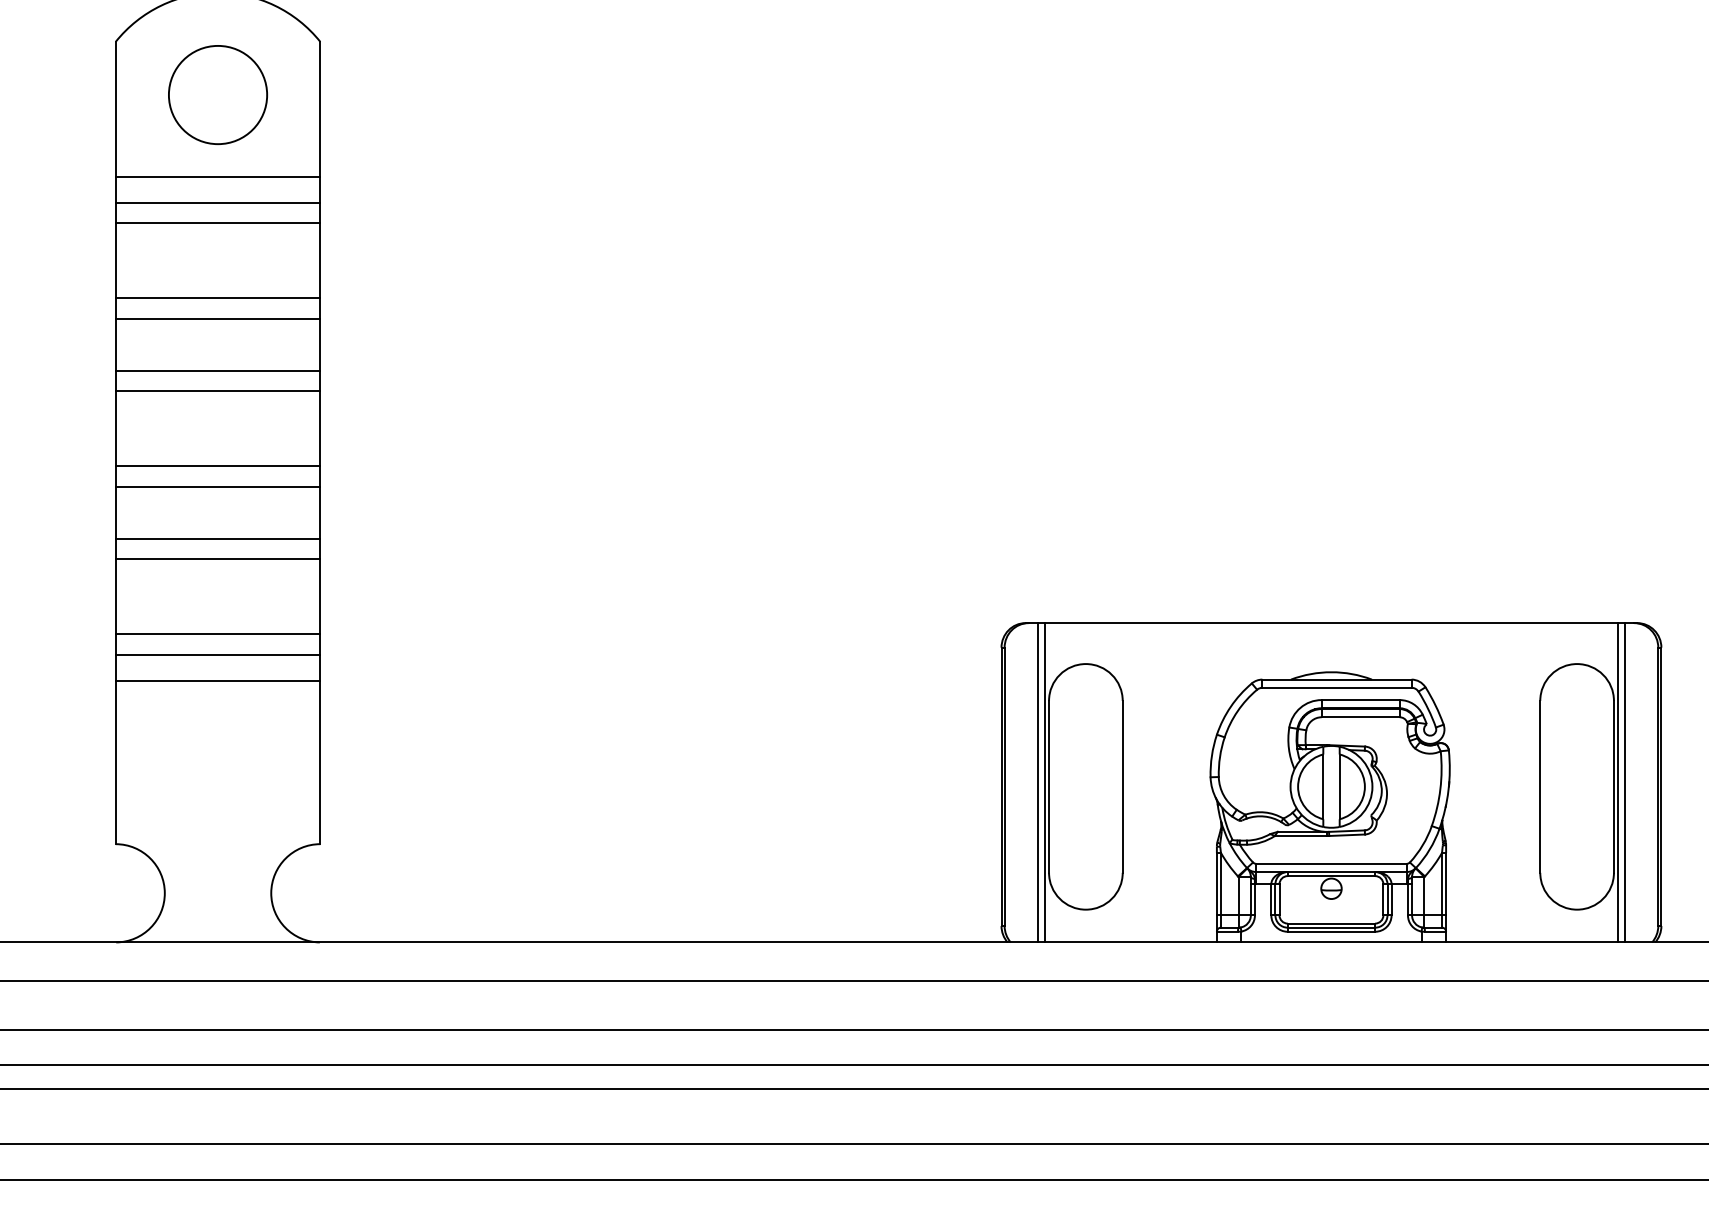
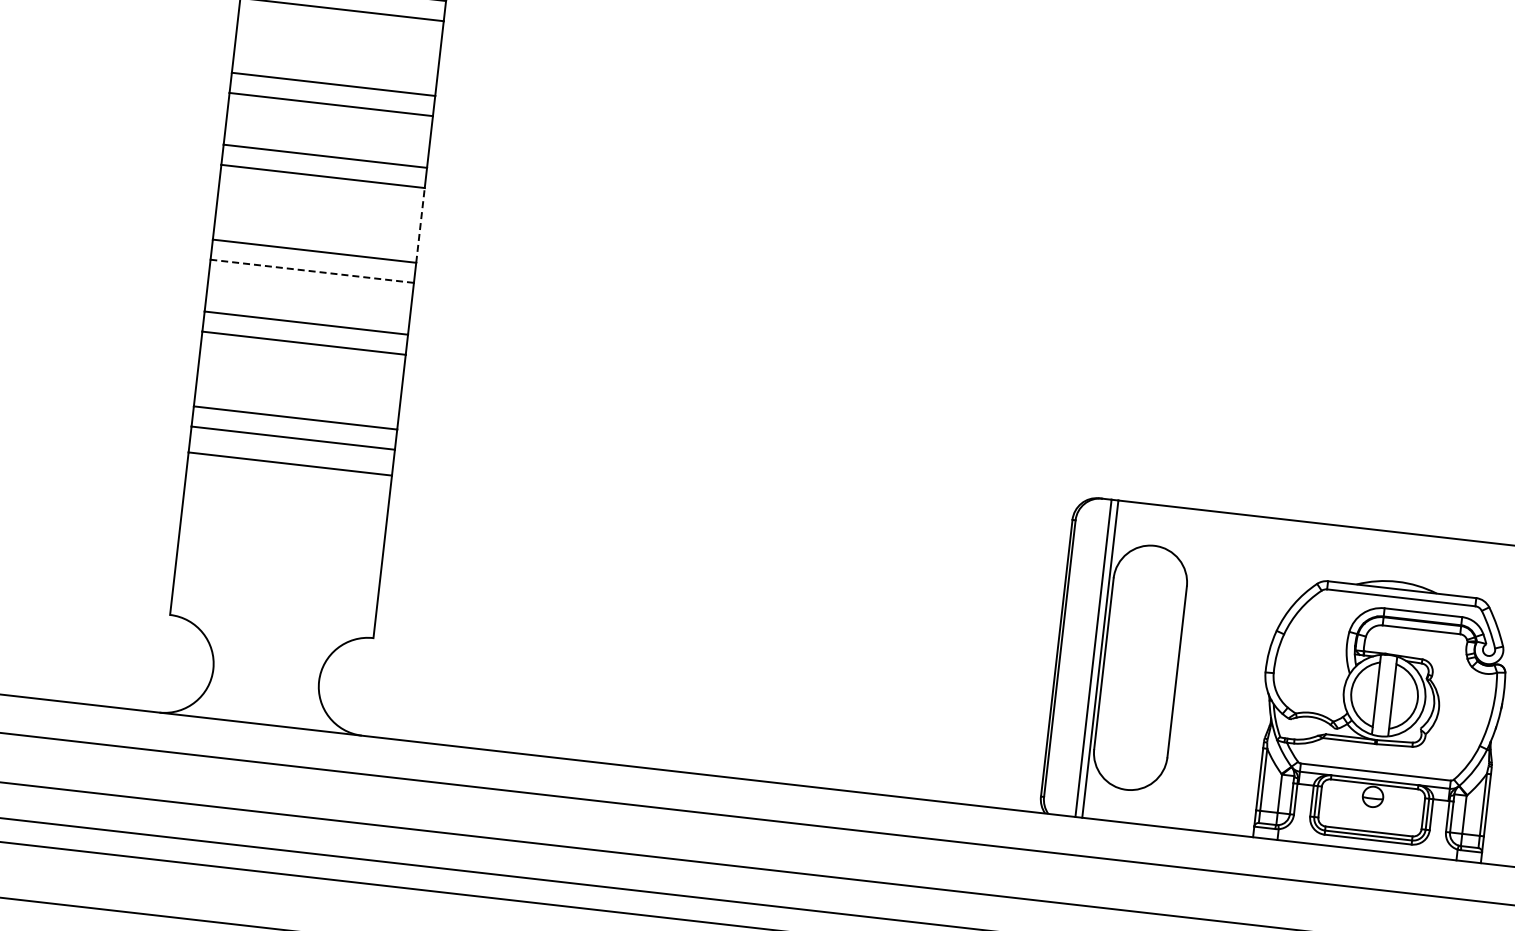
line: (320, 428) -> (420, 225), solid -> dashed
line: (217, 486) -> (311, 271), solid -> dashed

